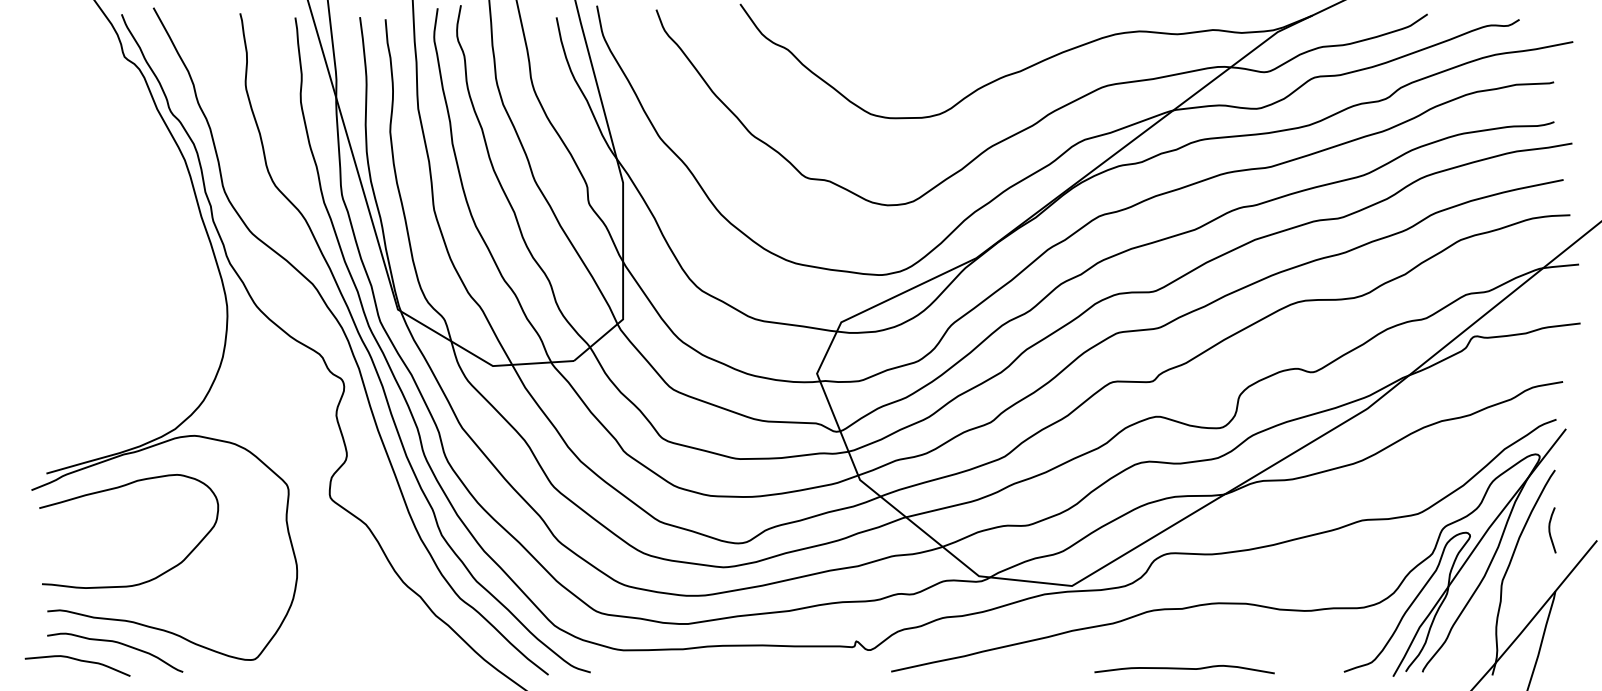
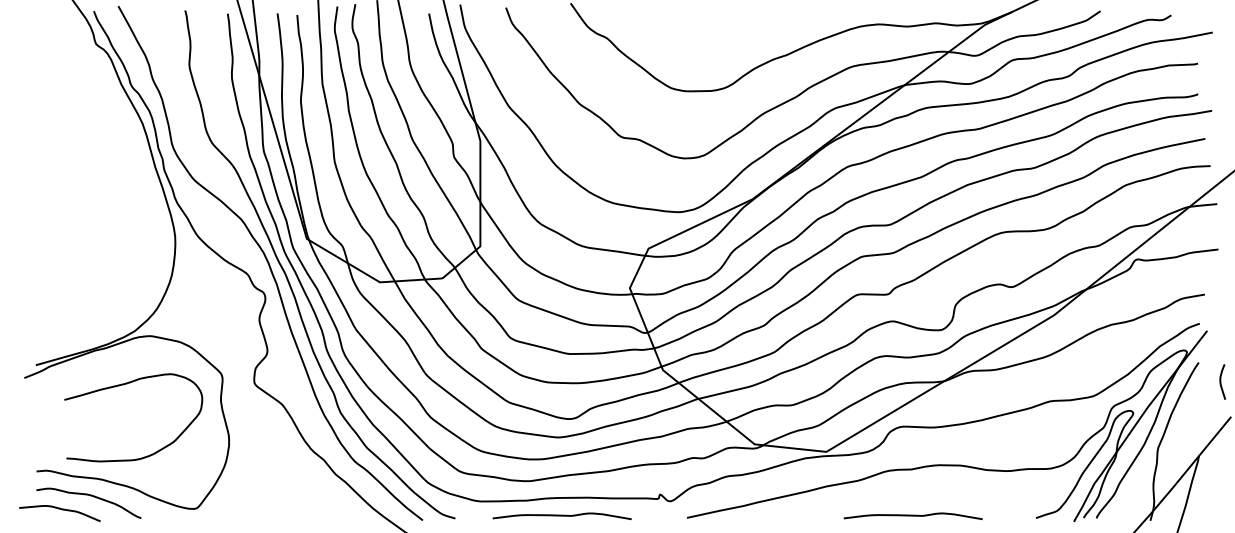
curve: (116, 489) -> (123, 385), moved
curve: (1550, 529) -> (1221, 381), moved
curve: (728, 668) -> (561, 515), added

